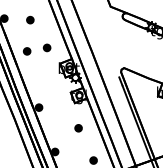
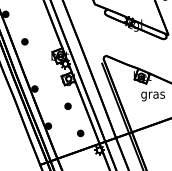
part: (30, 20) -> (27, 15), removed
part: (46, 47) -> (41, 38), removed

